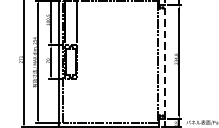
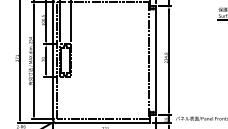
line: (165, 61) -> (155, 60), dashed -> solid

